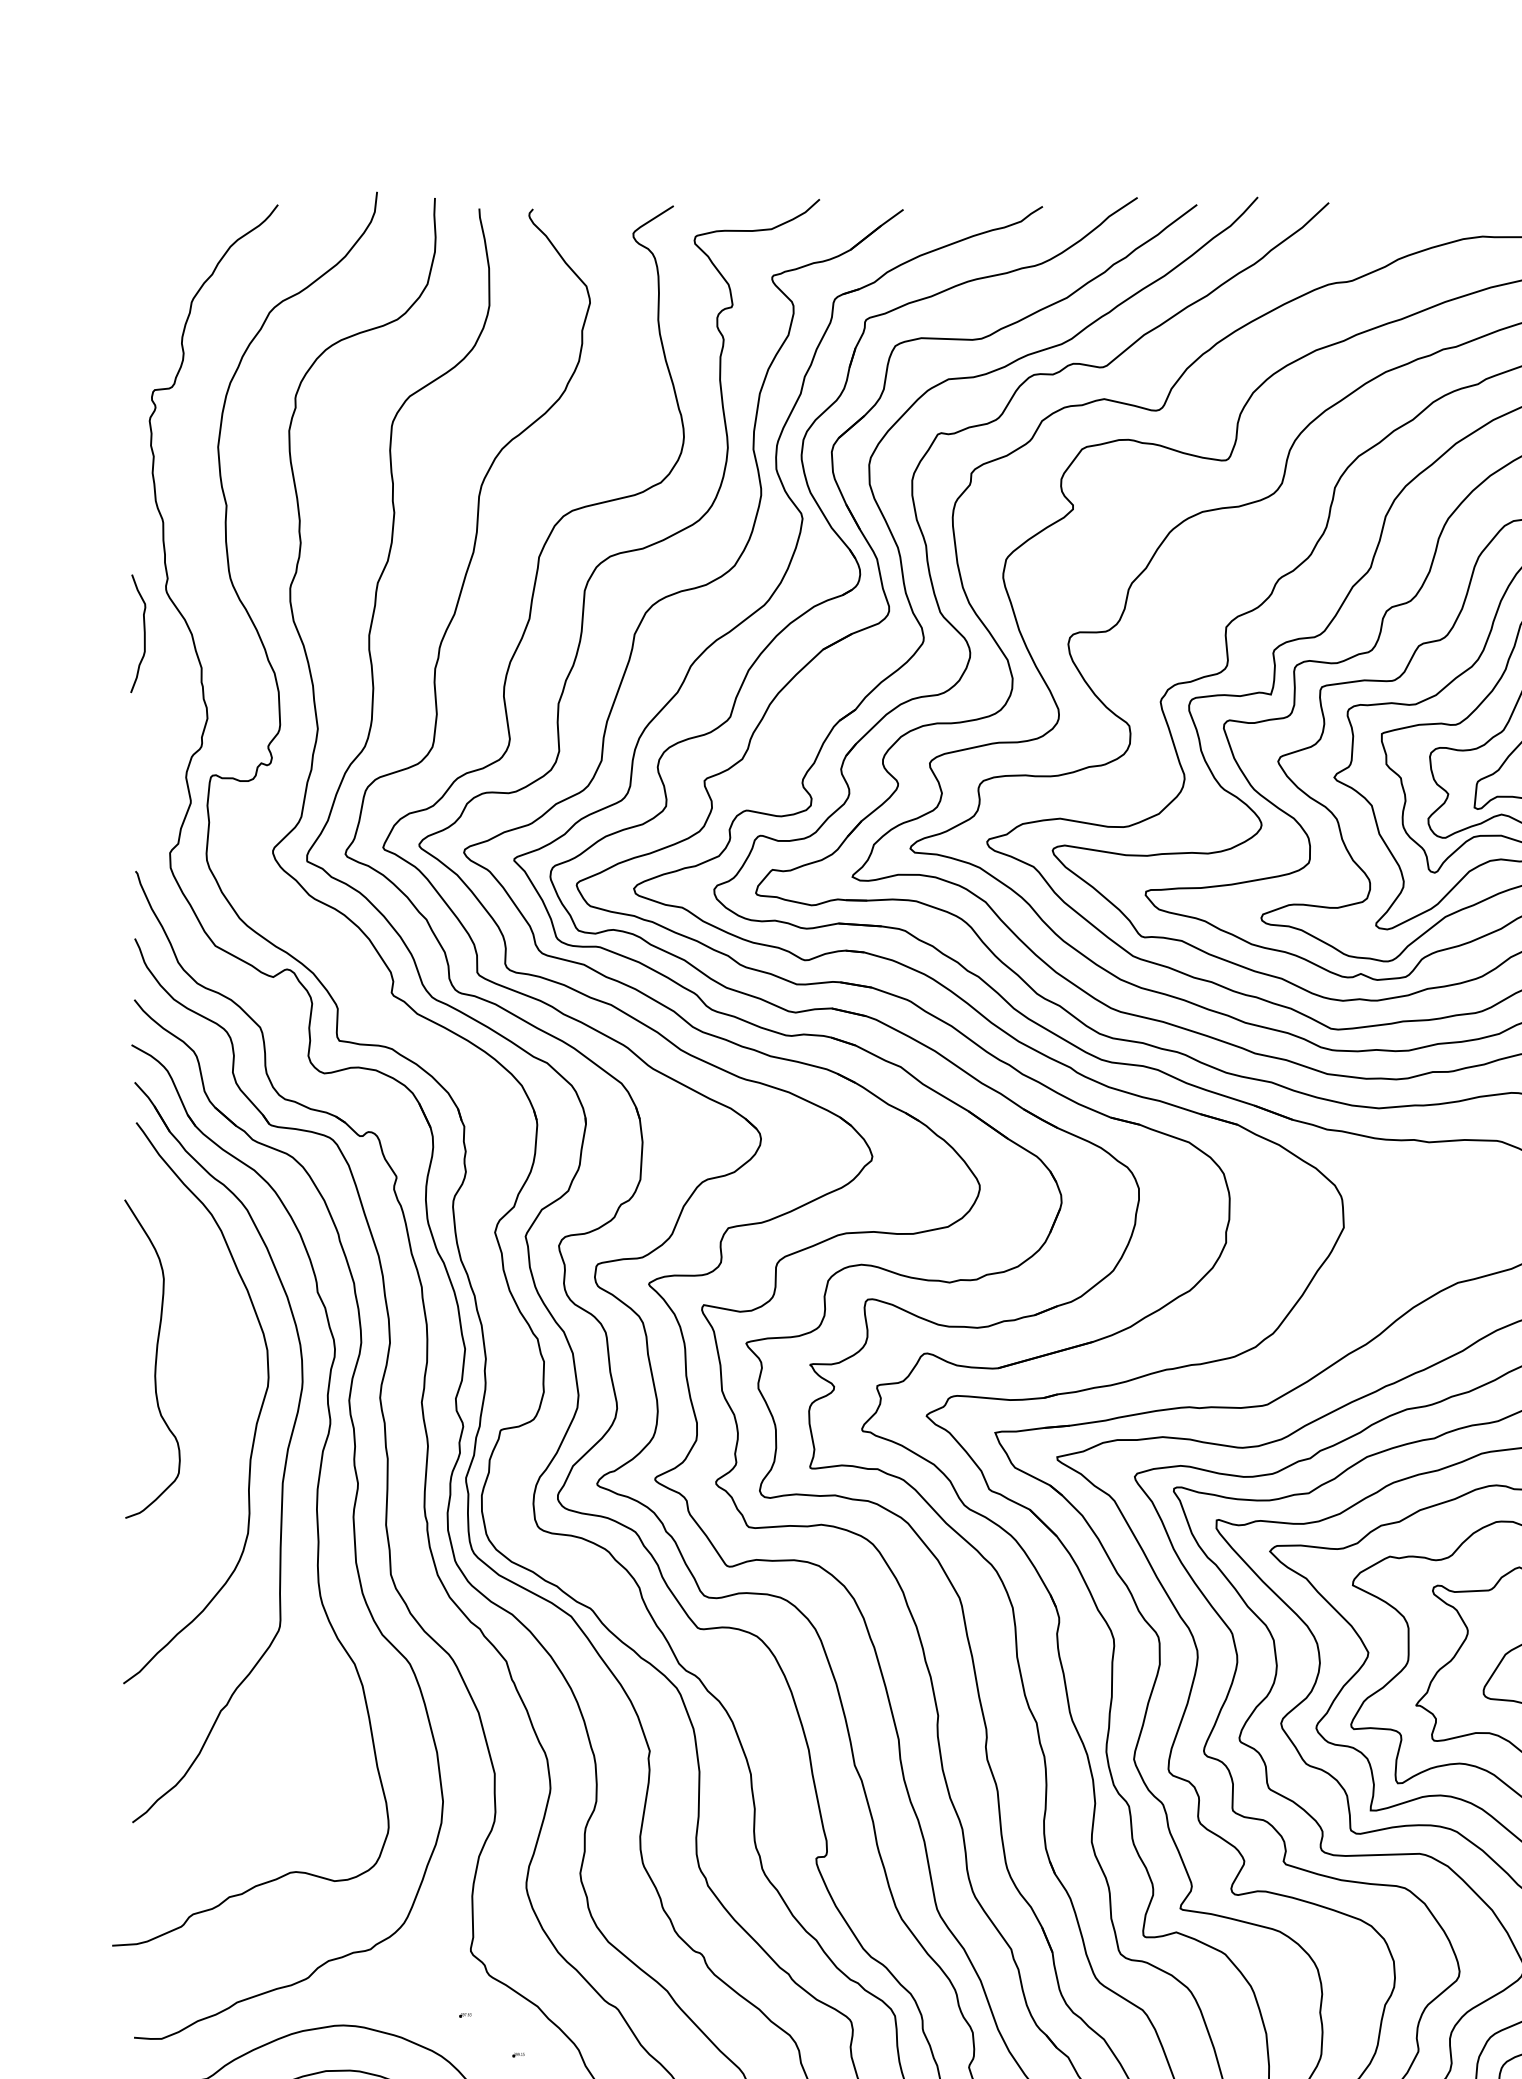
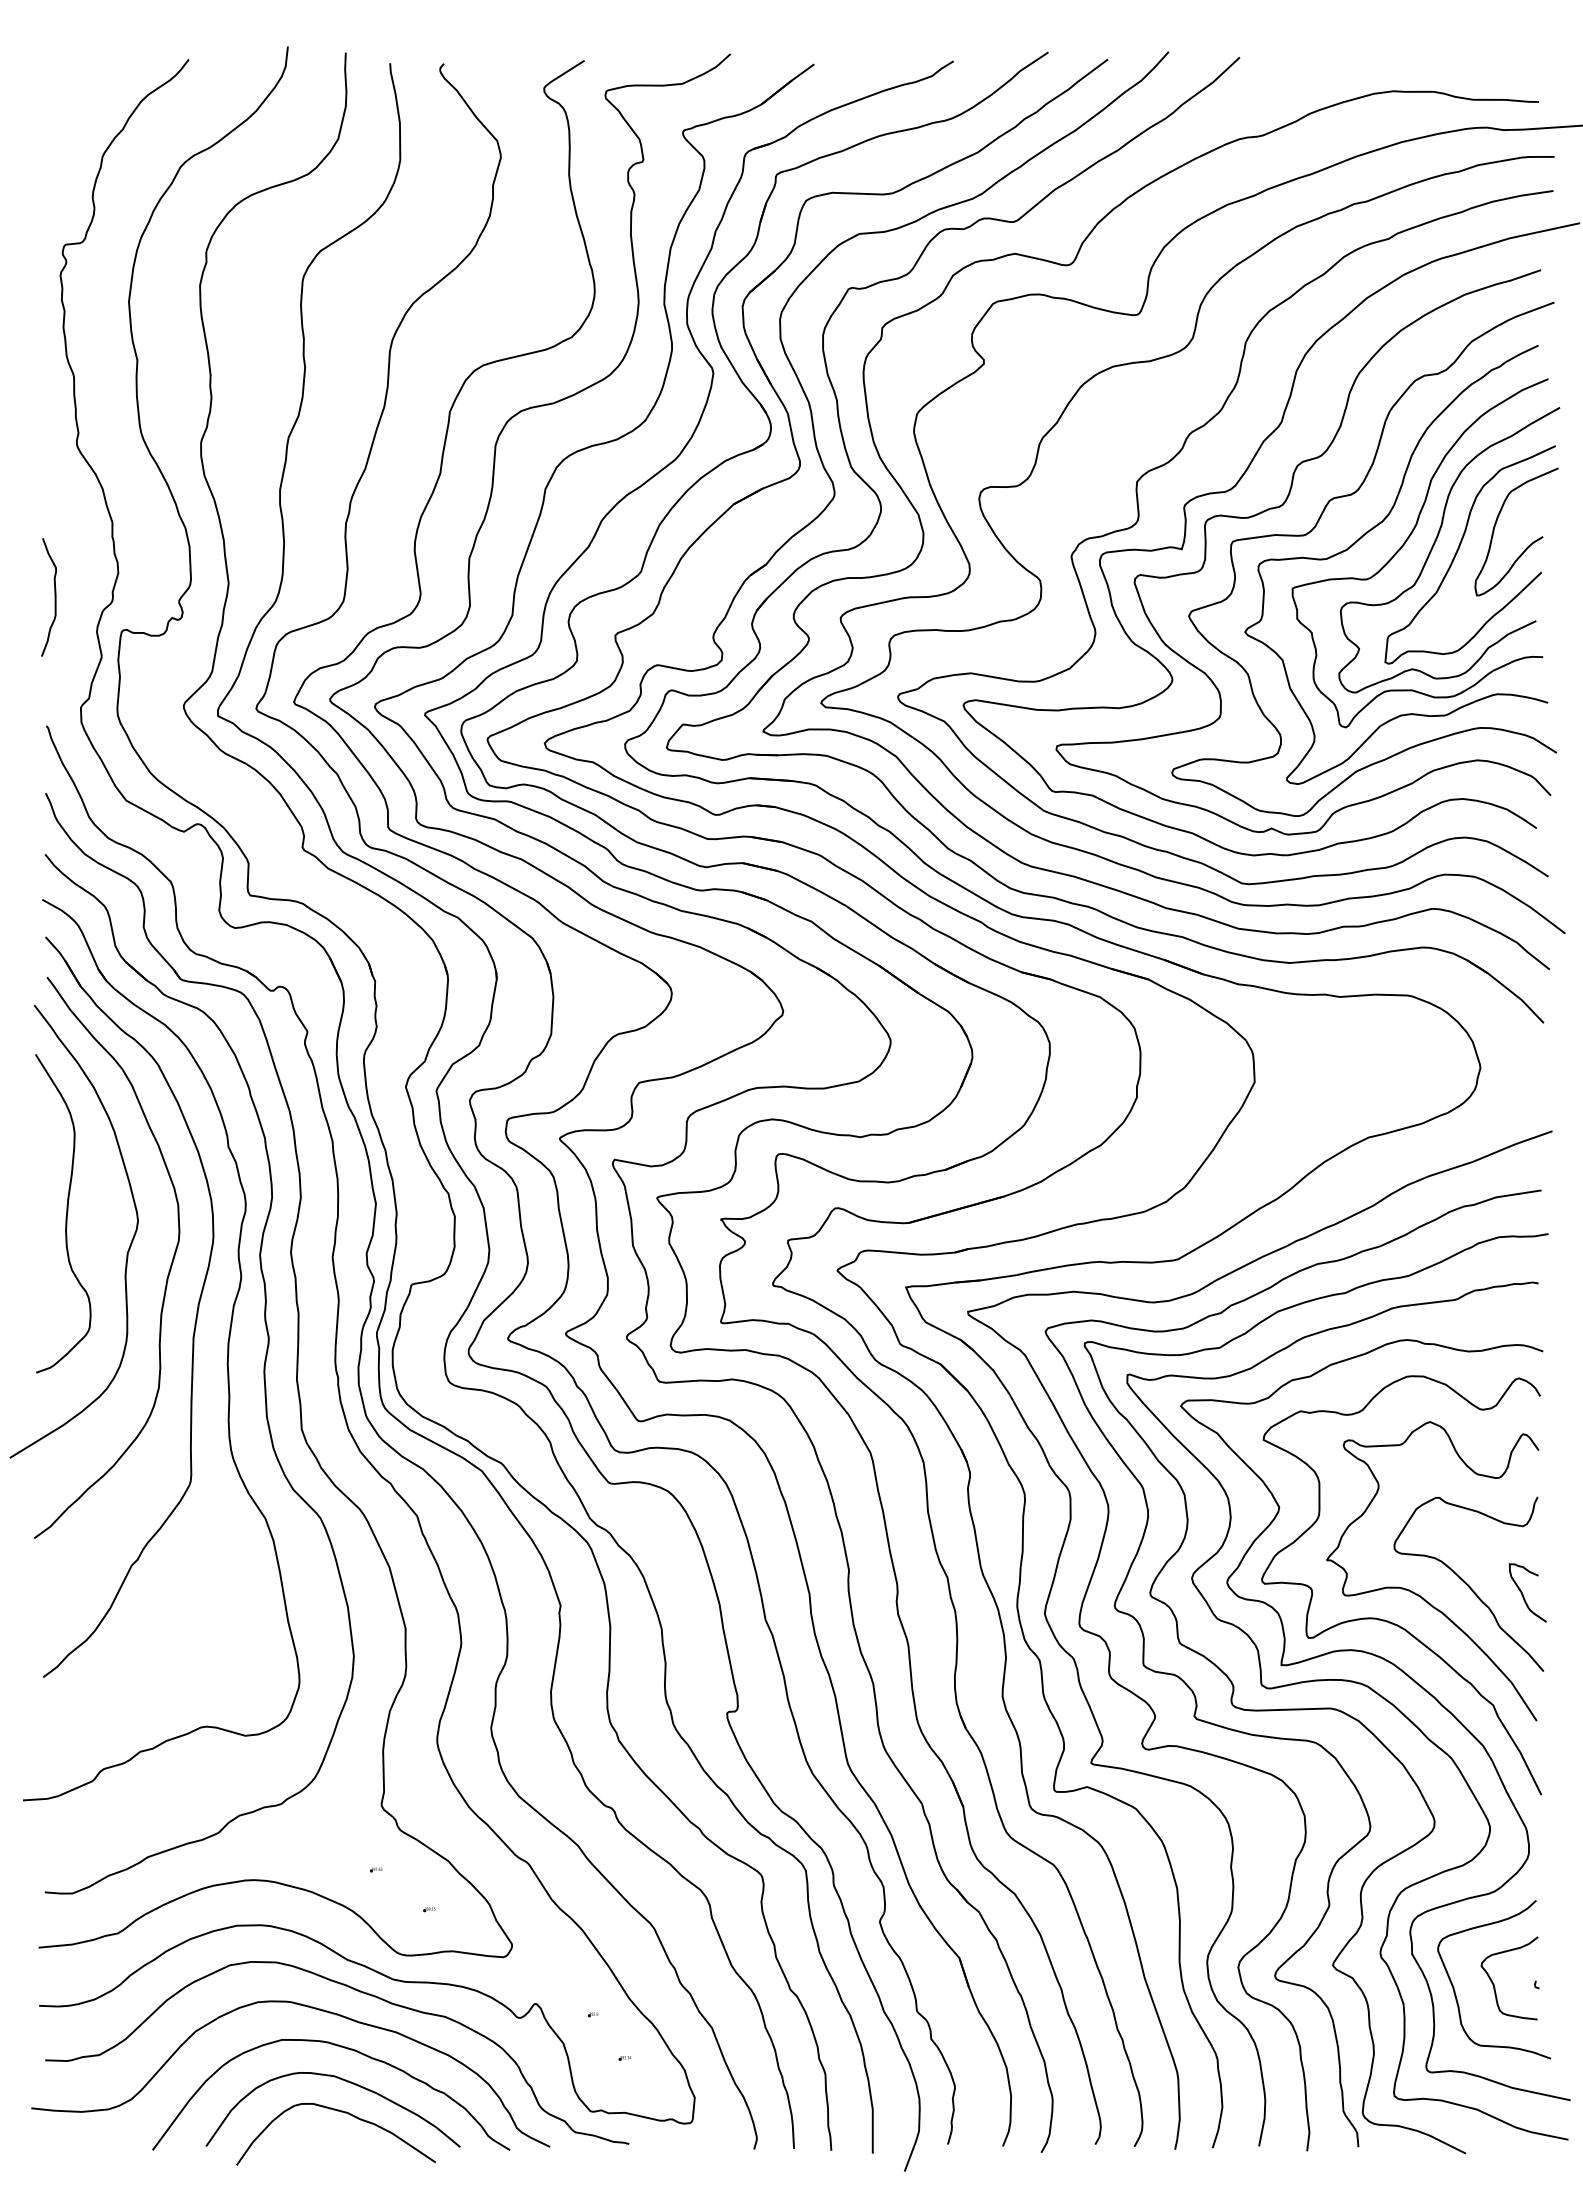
curve: (143, 633) -> (54, 597), moved
curve: (216, 1395) -> (127, 1250), added

